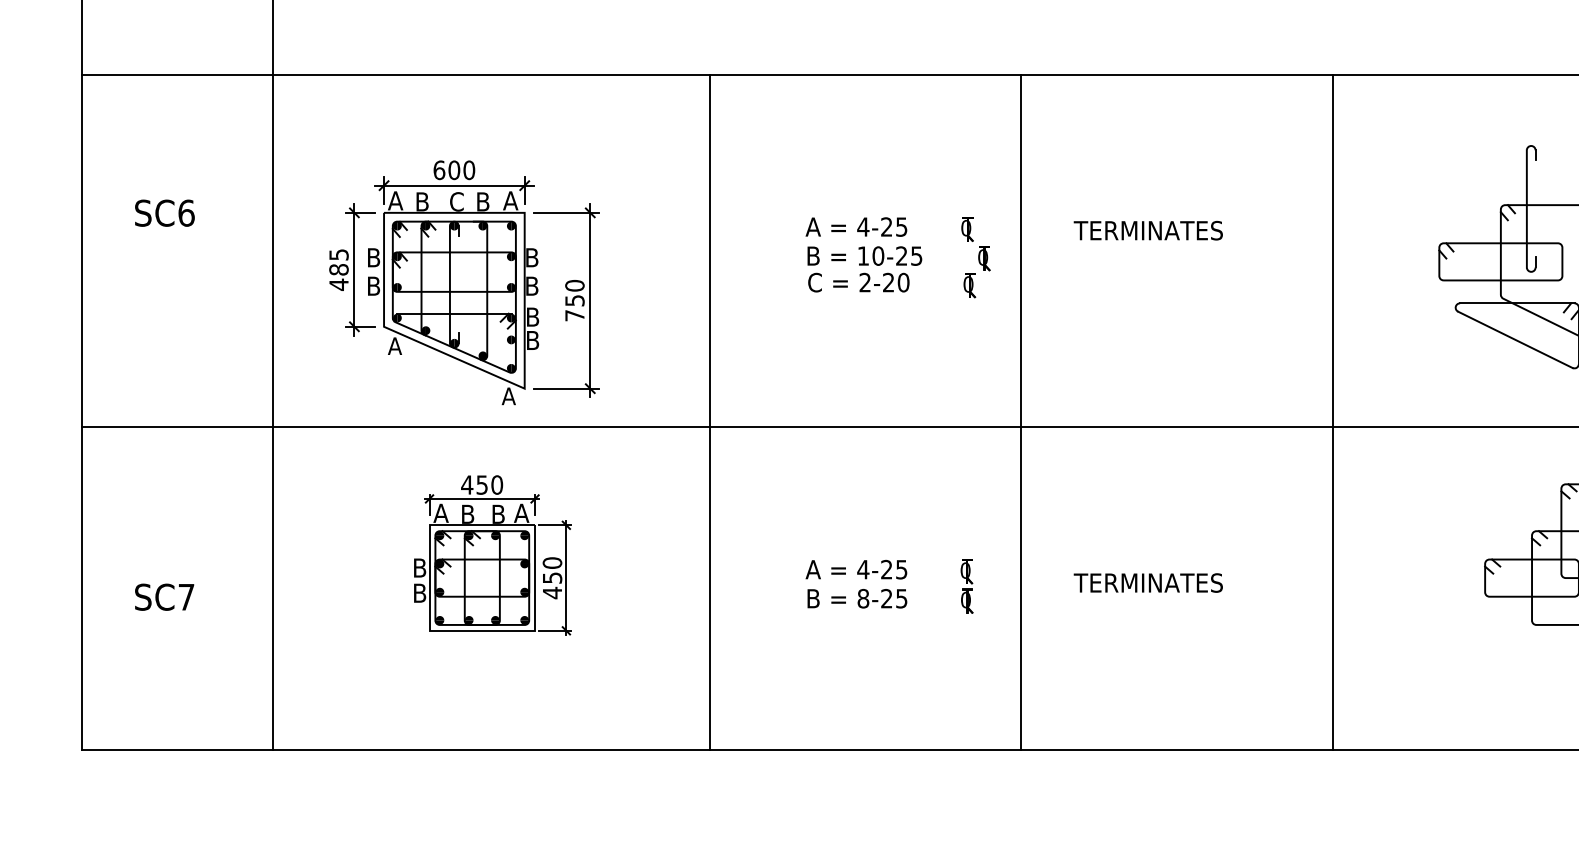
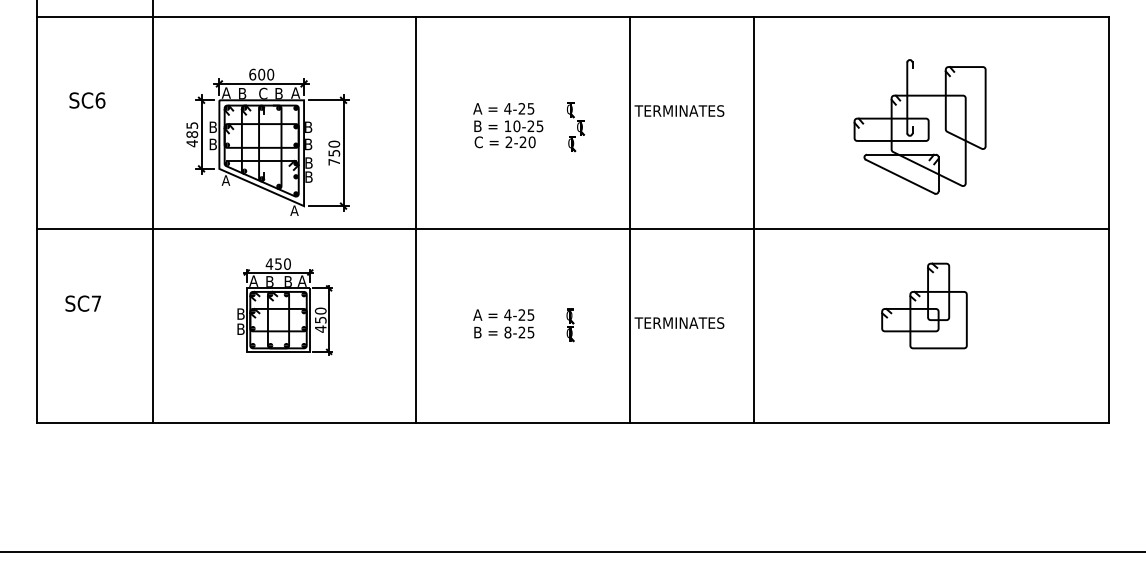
line: (1020, 412) -> (629, 220), moved
line: (1332, 412) -> (754, 220), moved
text: (163, 596) -> (82, 303), moved

